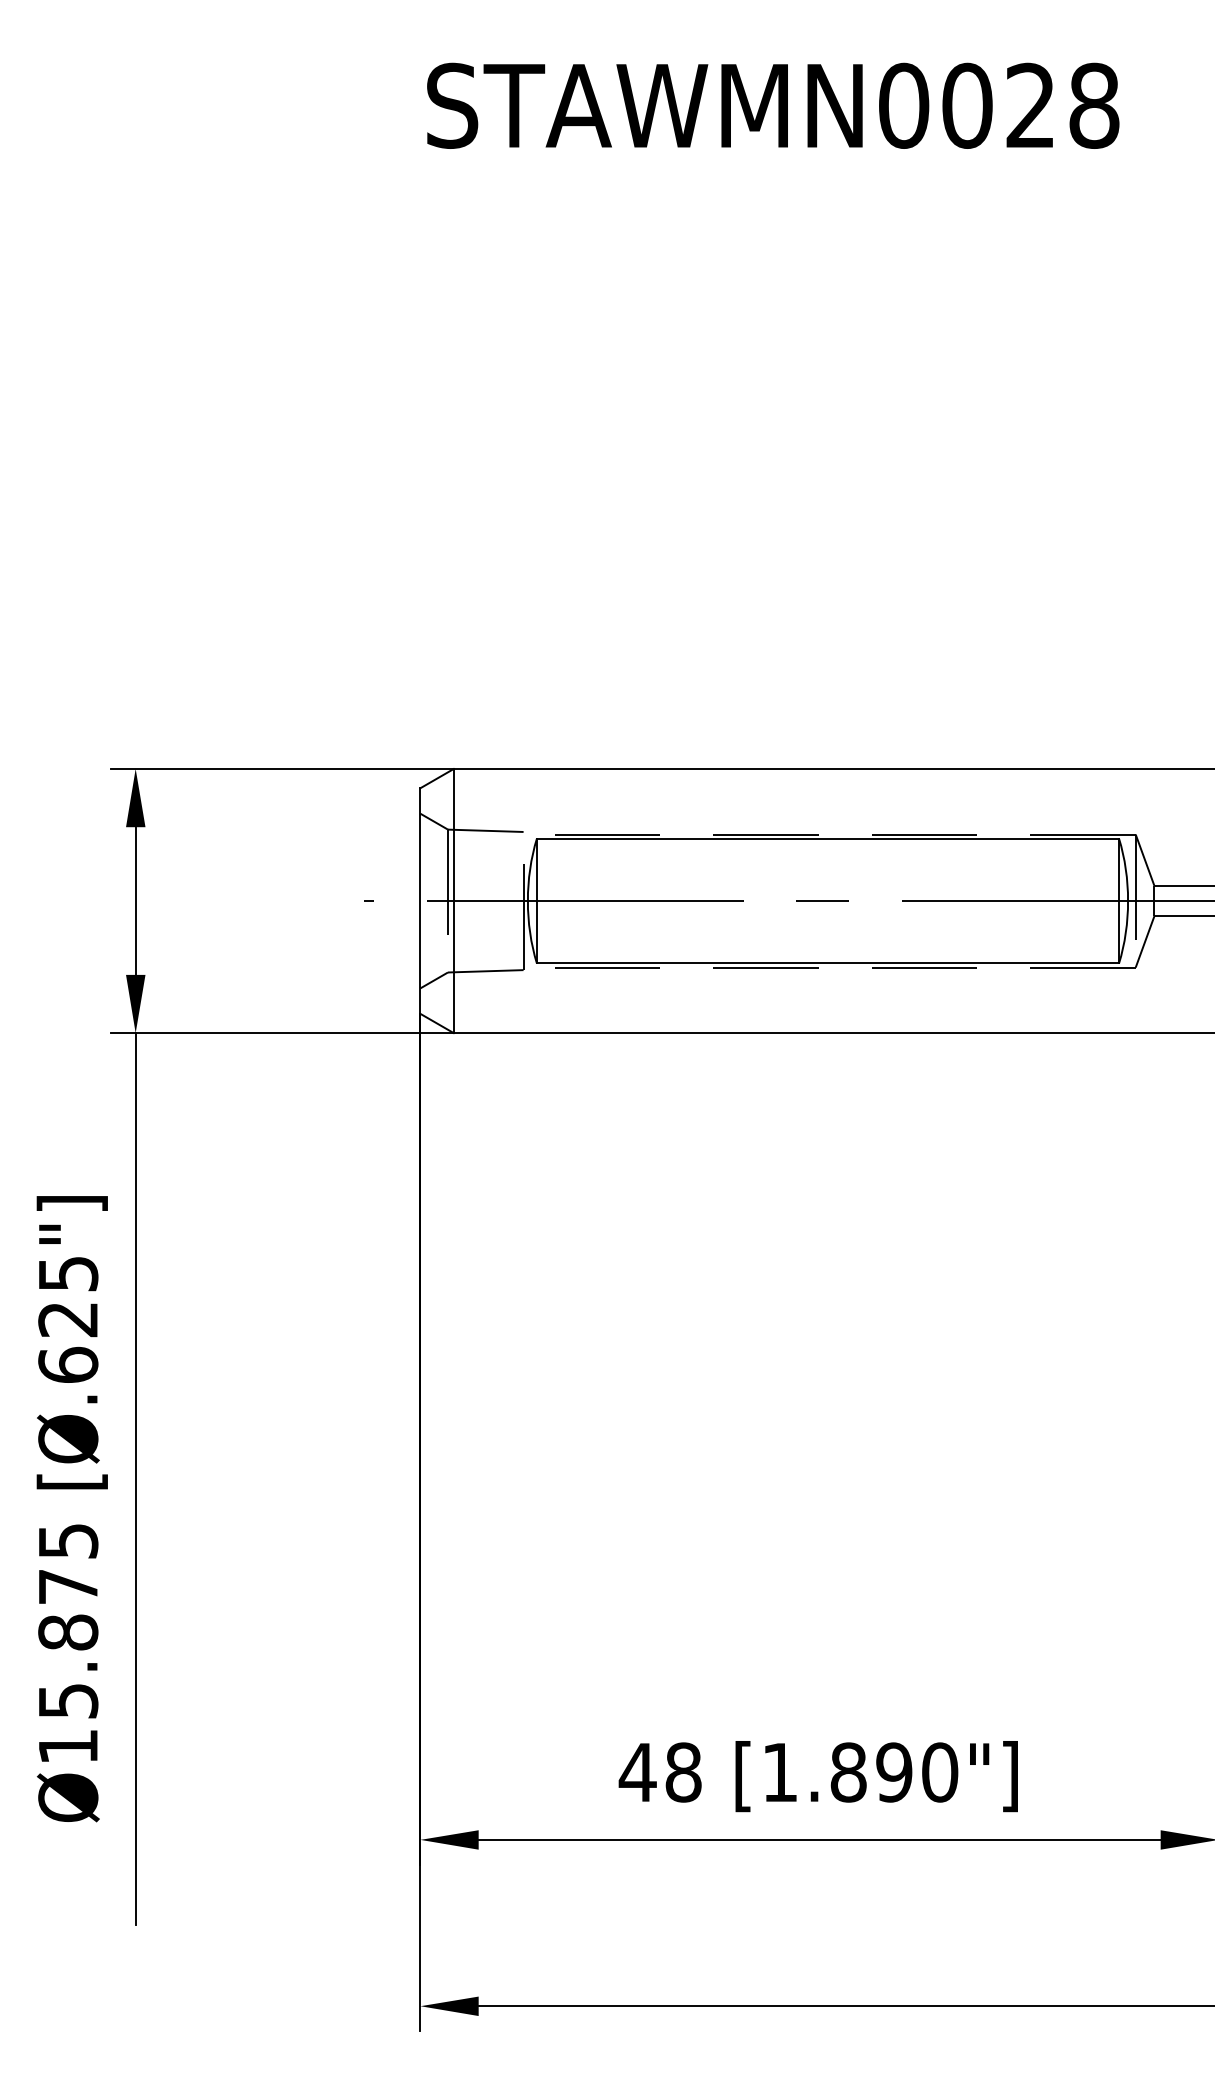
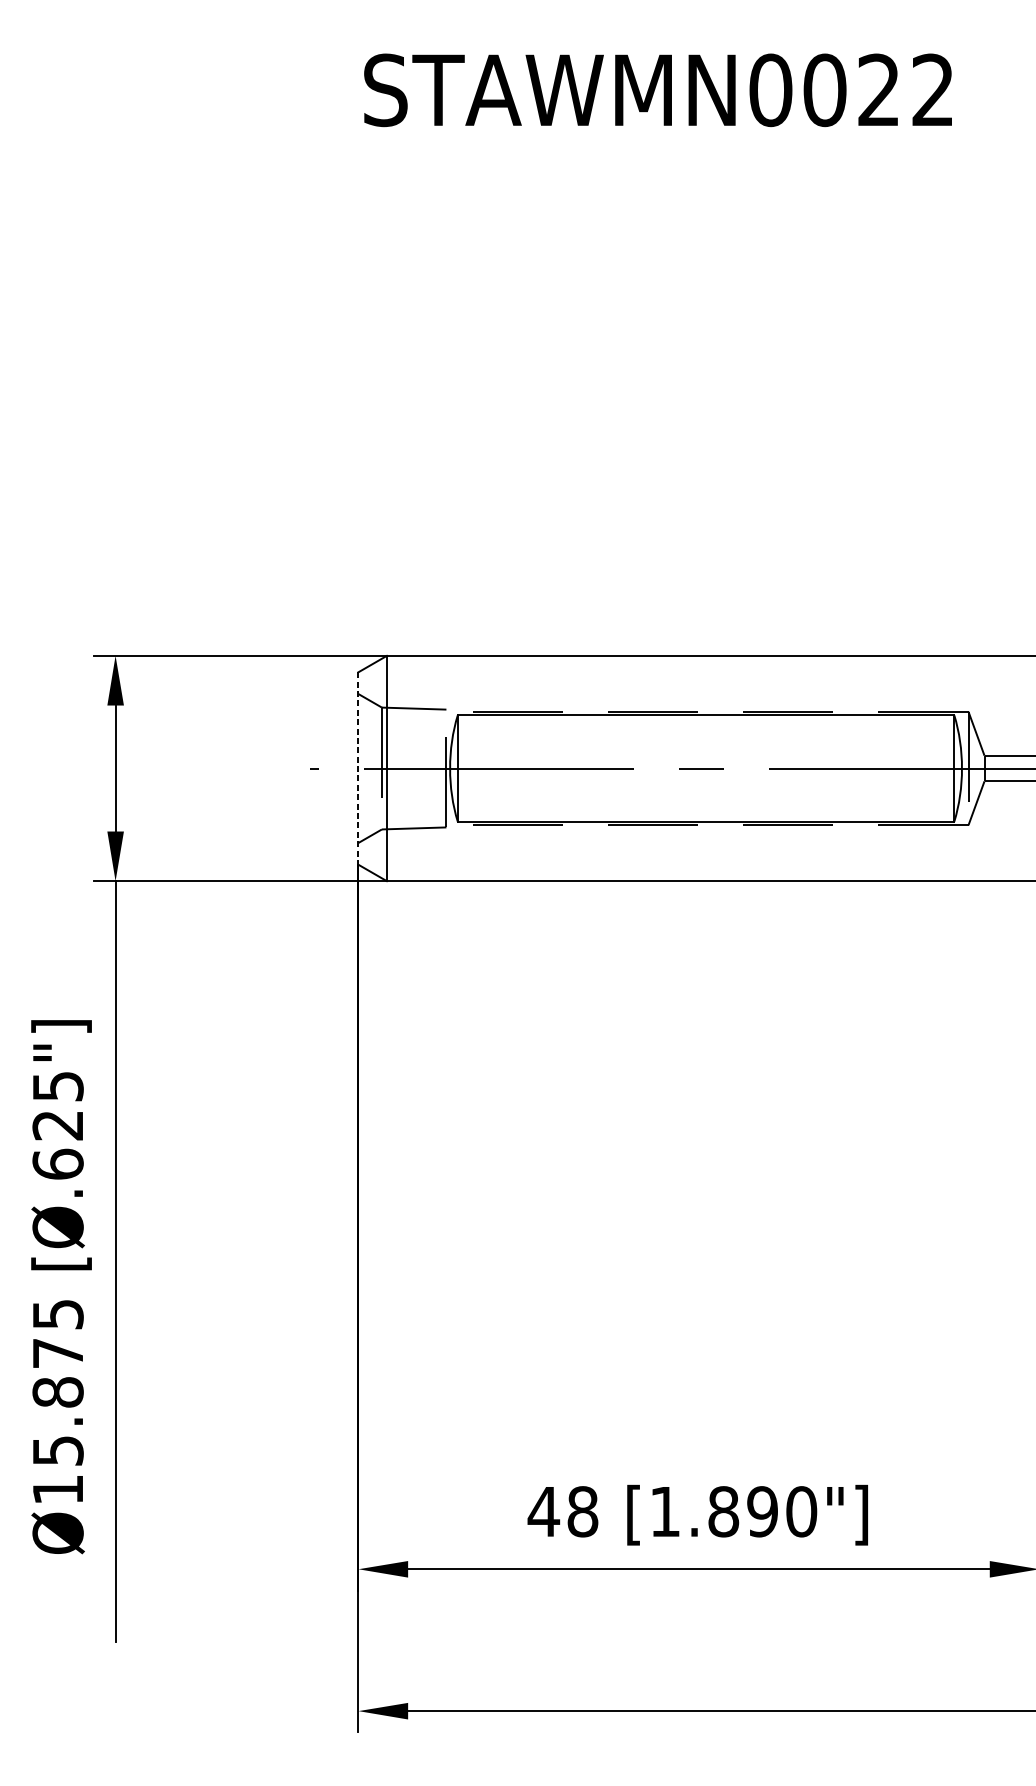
text: (1094, 105) -> (933, 89), STAWMN0028 -> STAWMN0022
line: (420, 901) -> (358, 768), solid -> dashed

